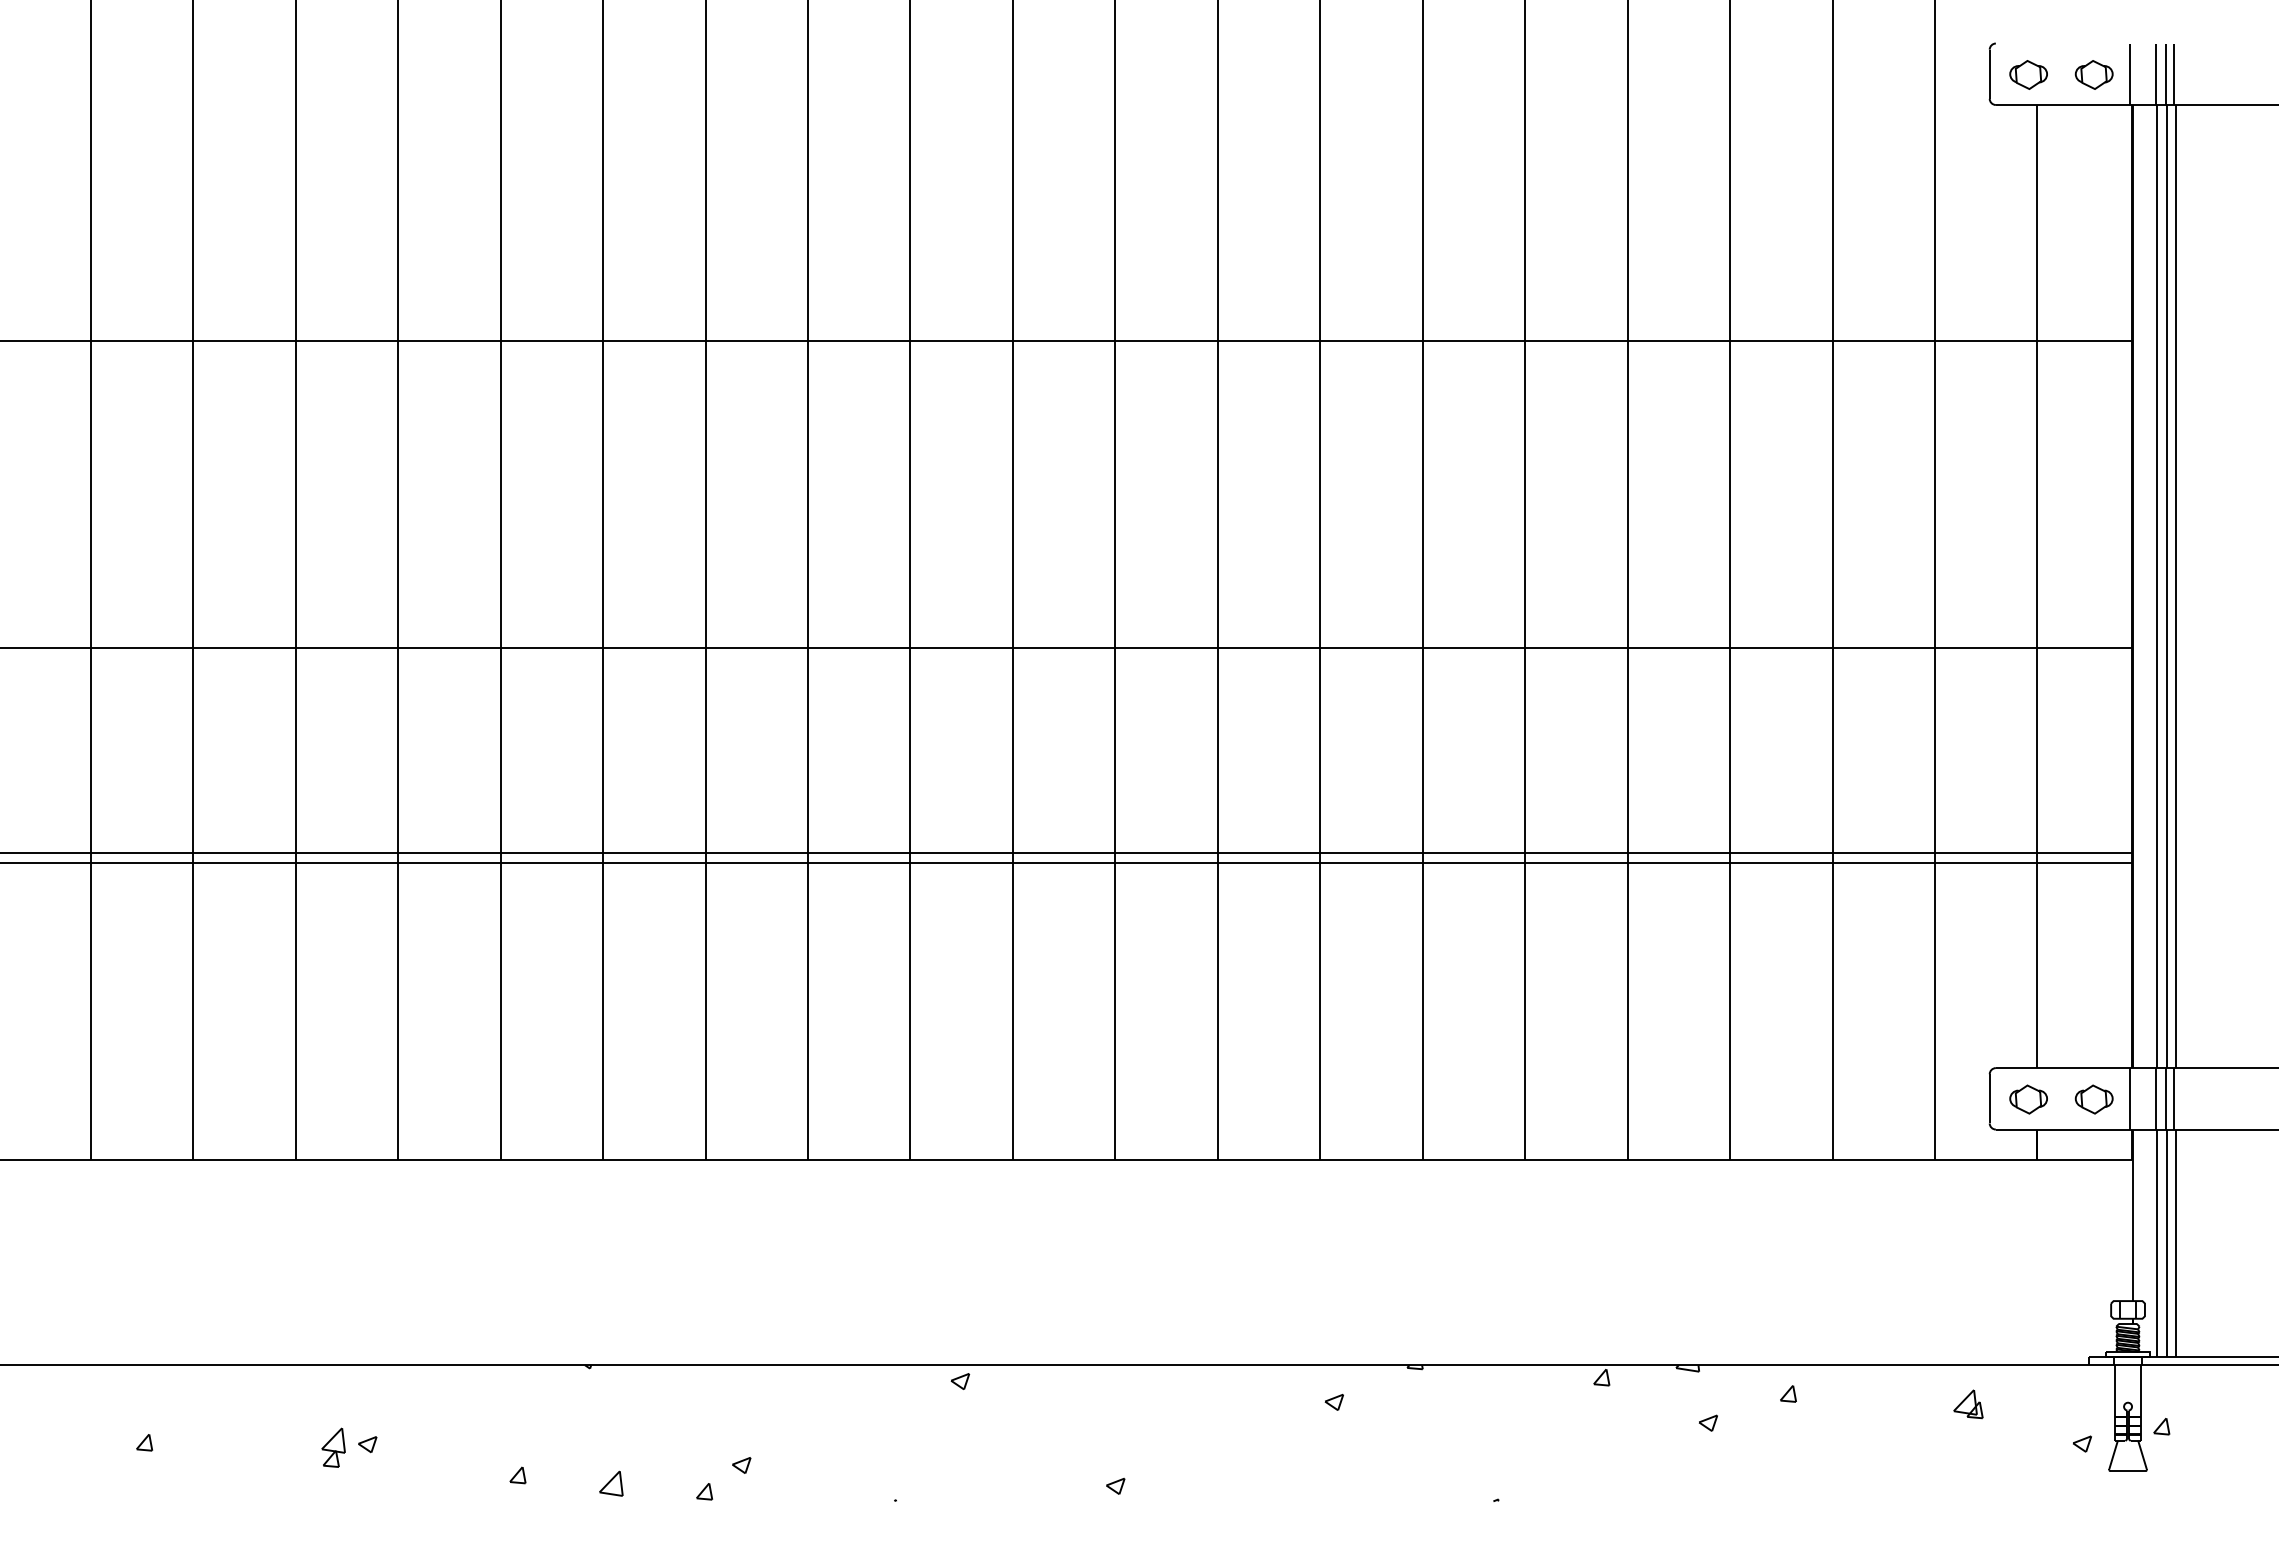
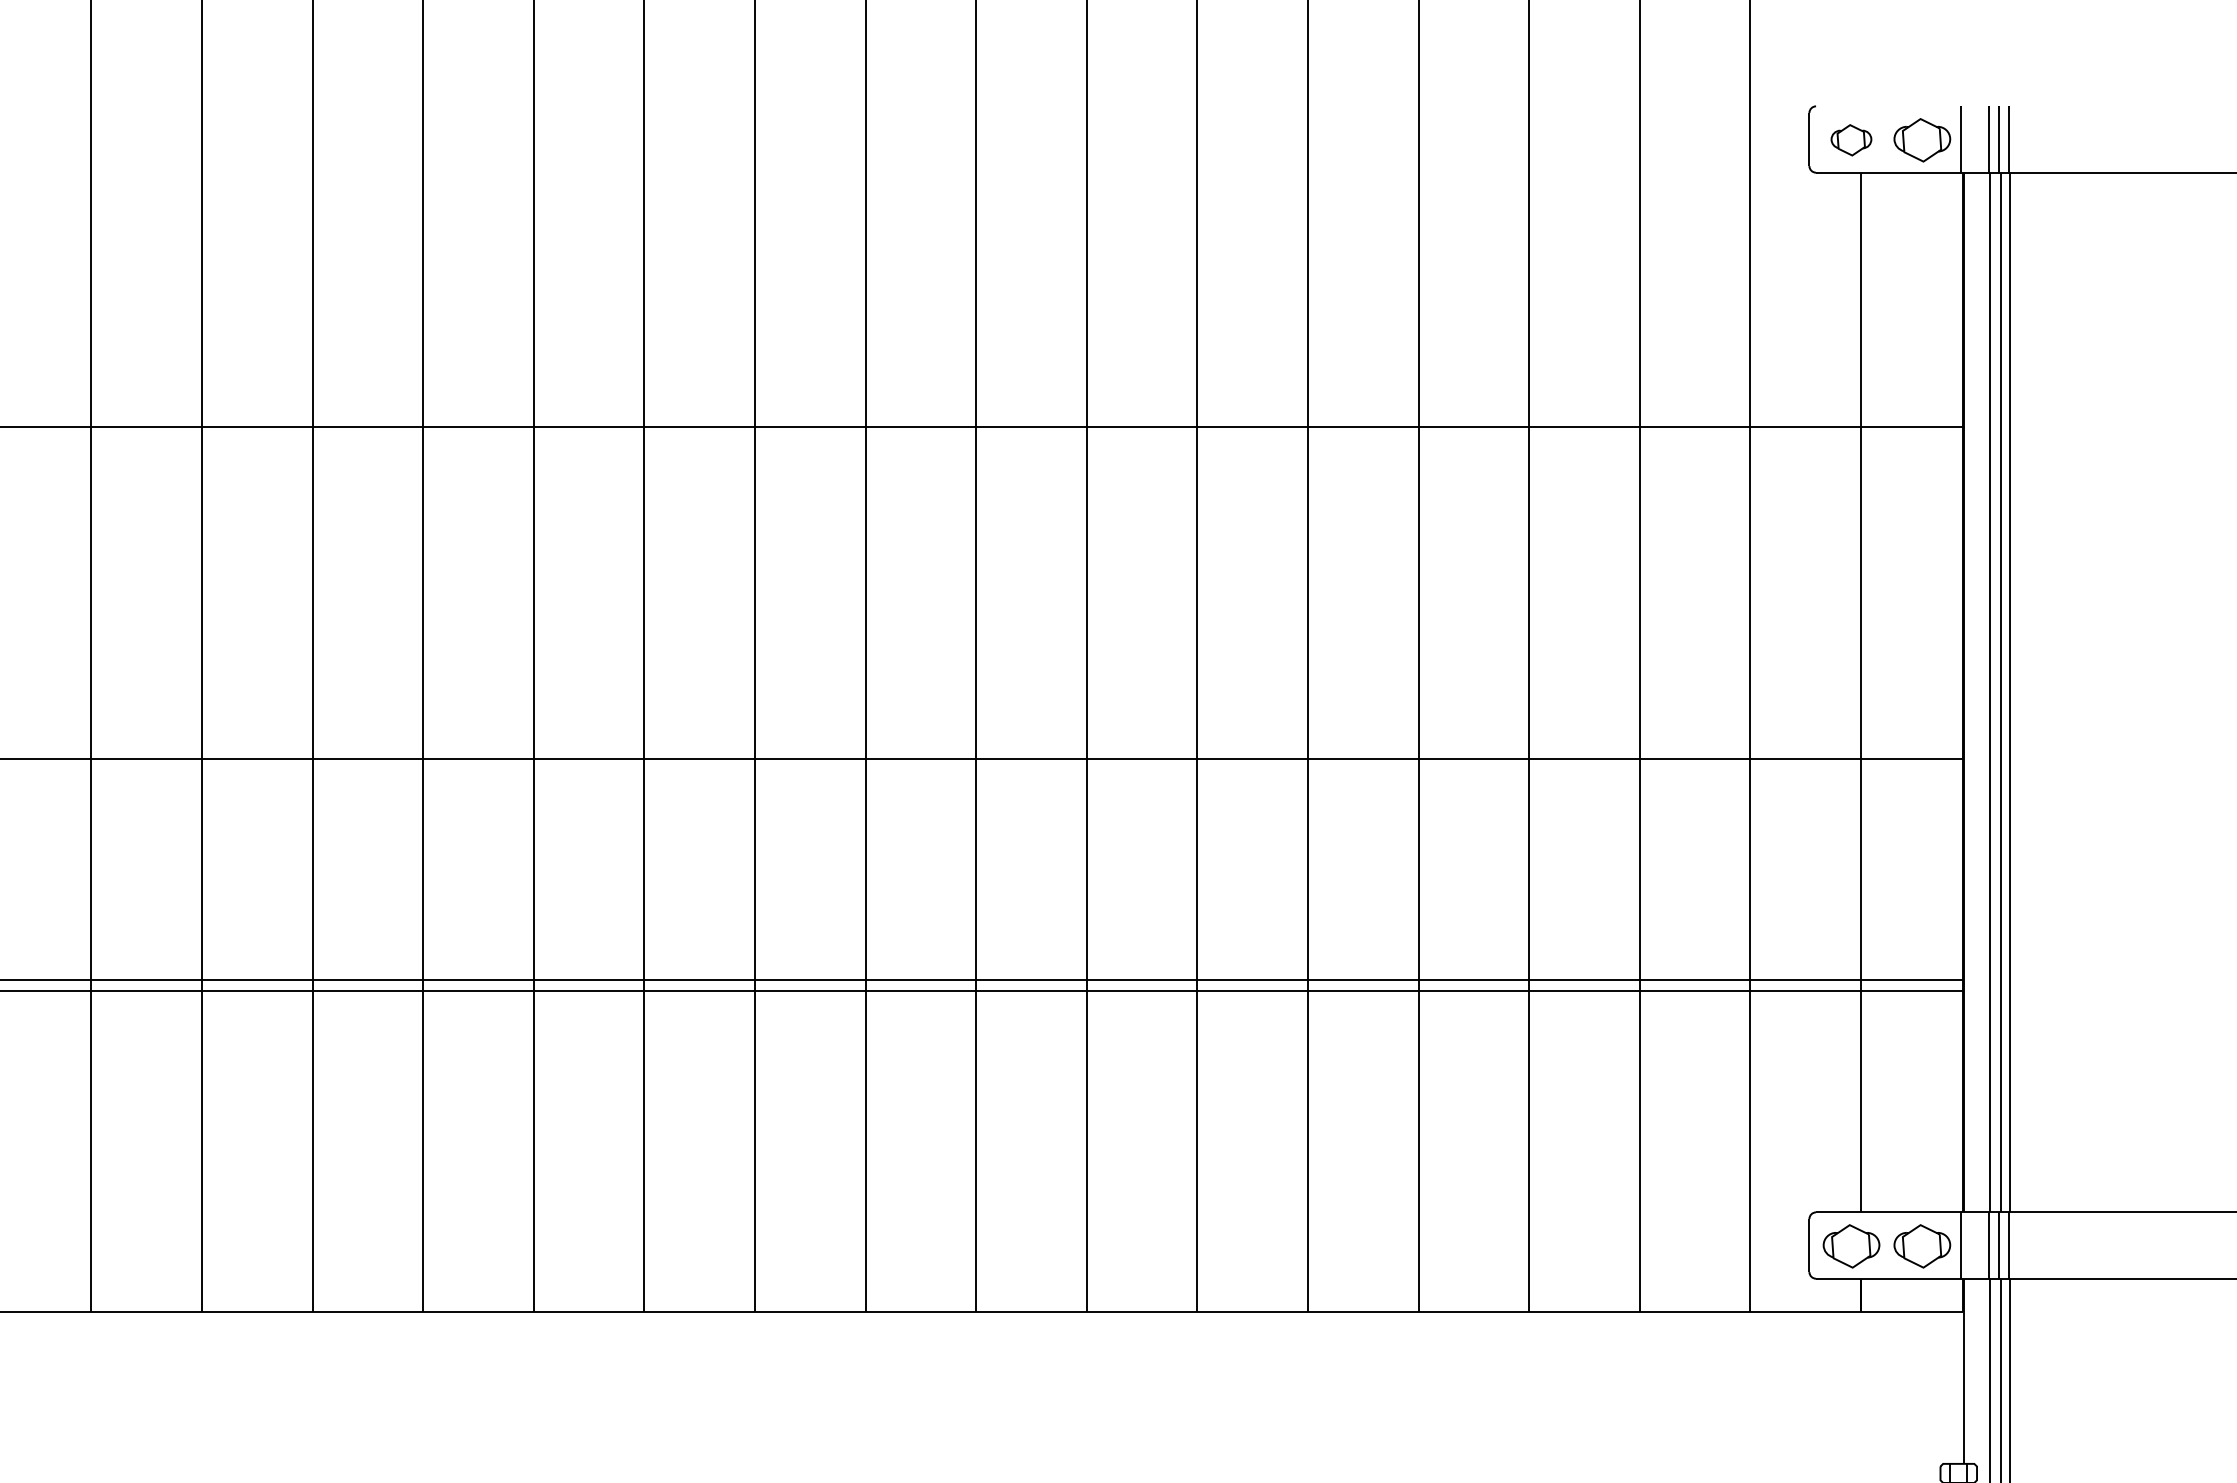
part: (2093, 74) -> (1921, 139), size x1.4
part: (2028, 1099) -> (1851, 1246), size x1.4
part: (2093, 1099) -> (1921, 1246), size x1.4

